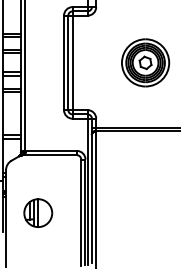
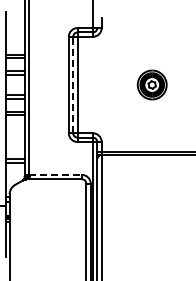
line: (68, 62) -> (73, 84), solid -> dashed
part: (146, 62) -> (152, 84), size x0.6
line: (51, 150) -> (56, 174), solid -> dashed
part: (38, 213) -> (42, 238), removed

